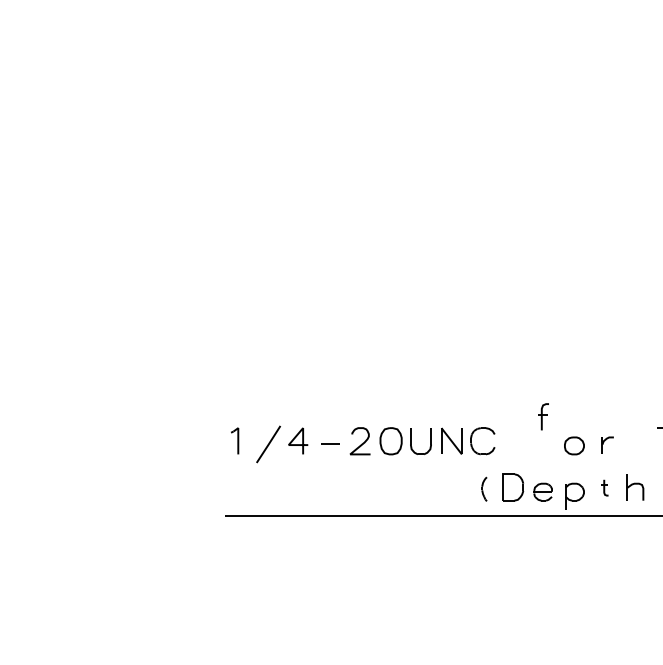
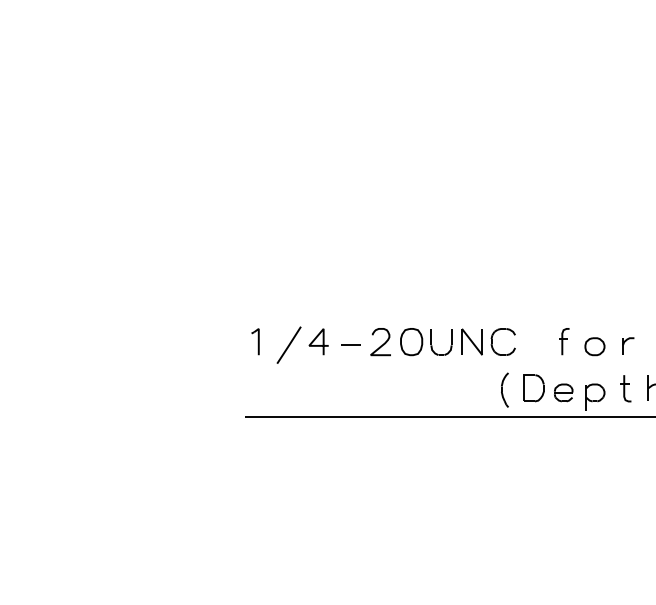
part: (543, 416) -> (564, 341), moved
part: (604, 487) -> (625, 388), size x1.67
part: (484, 488) -> (505, 389), size x1.43

